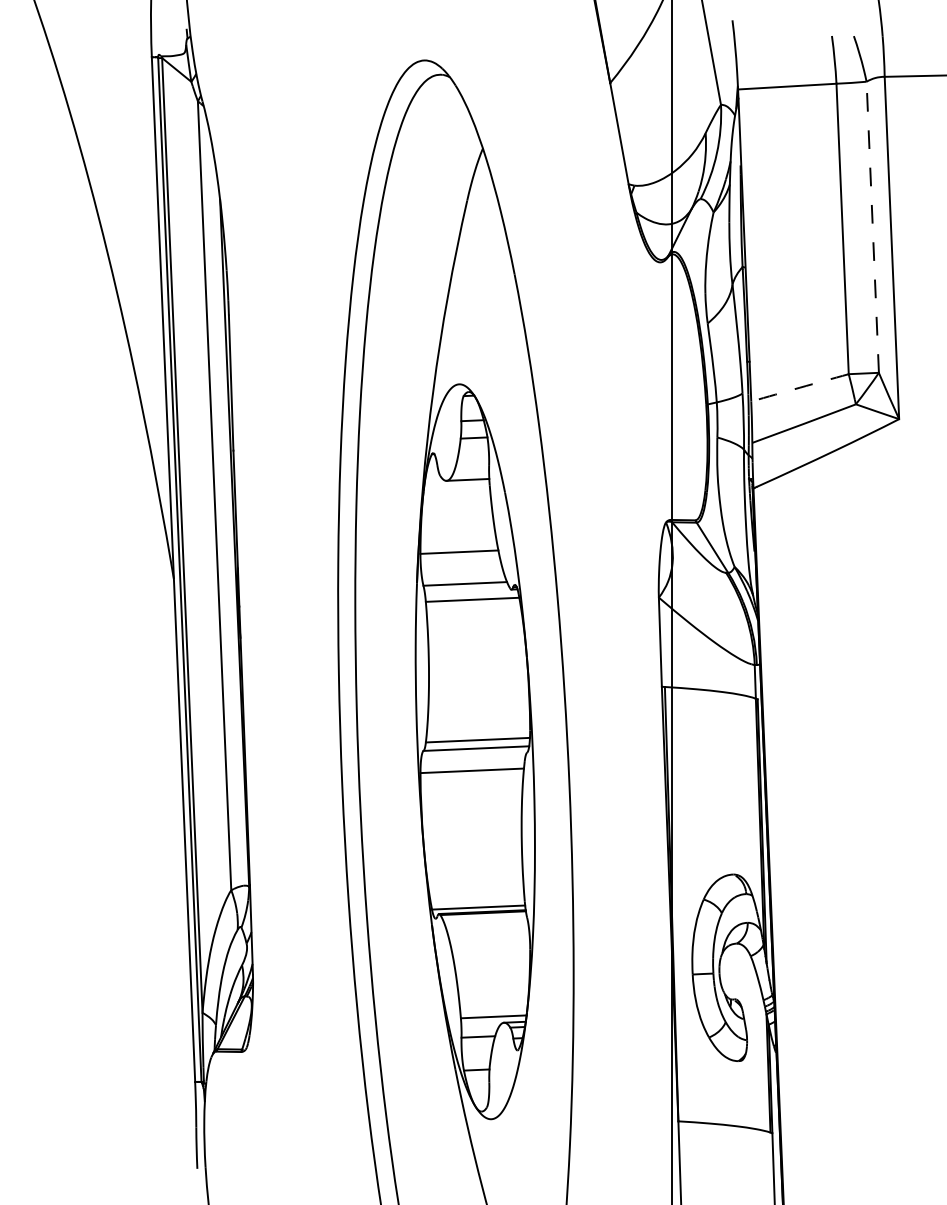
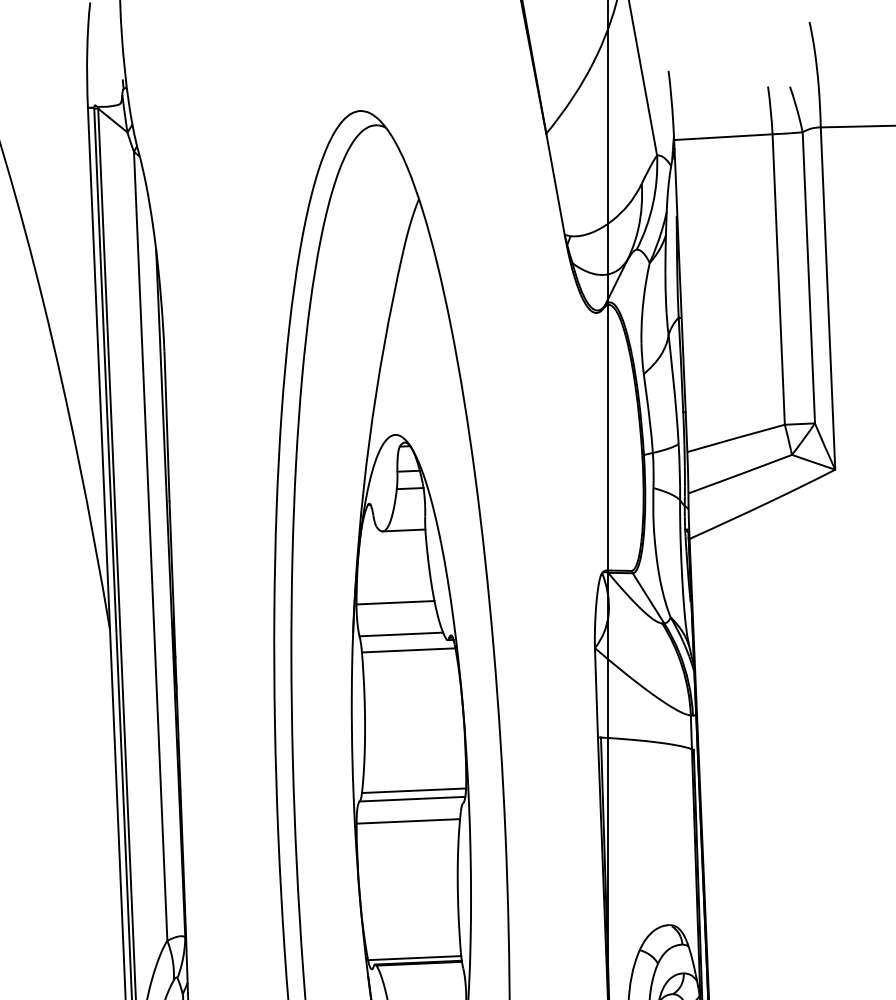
line: (872, 227) -> (808, 278), dashed -> solid
arc: (799, 387) -> (735, 438), dashed -> solid

